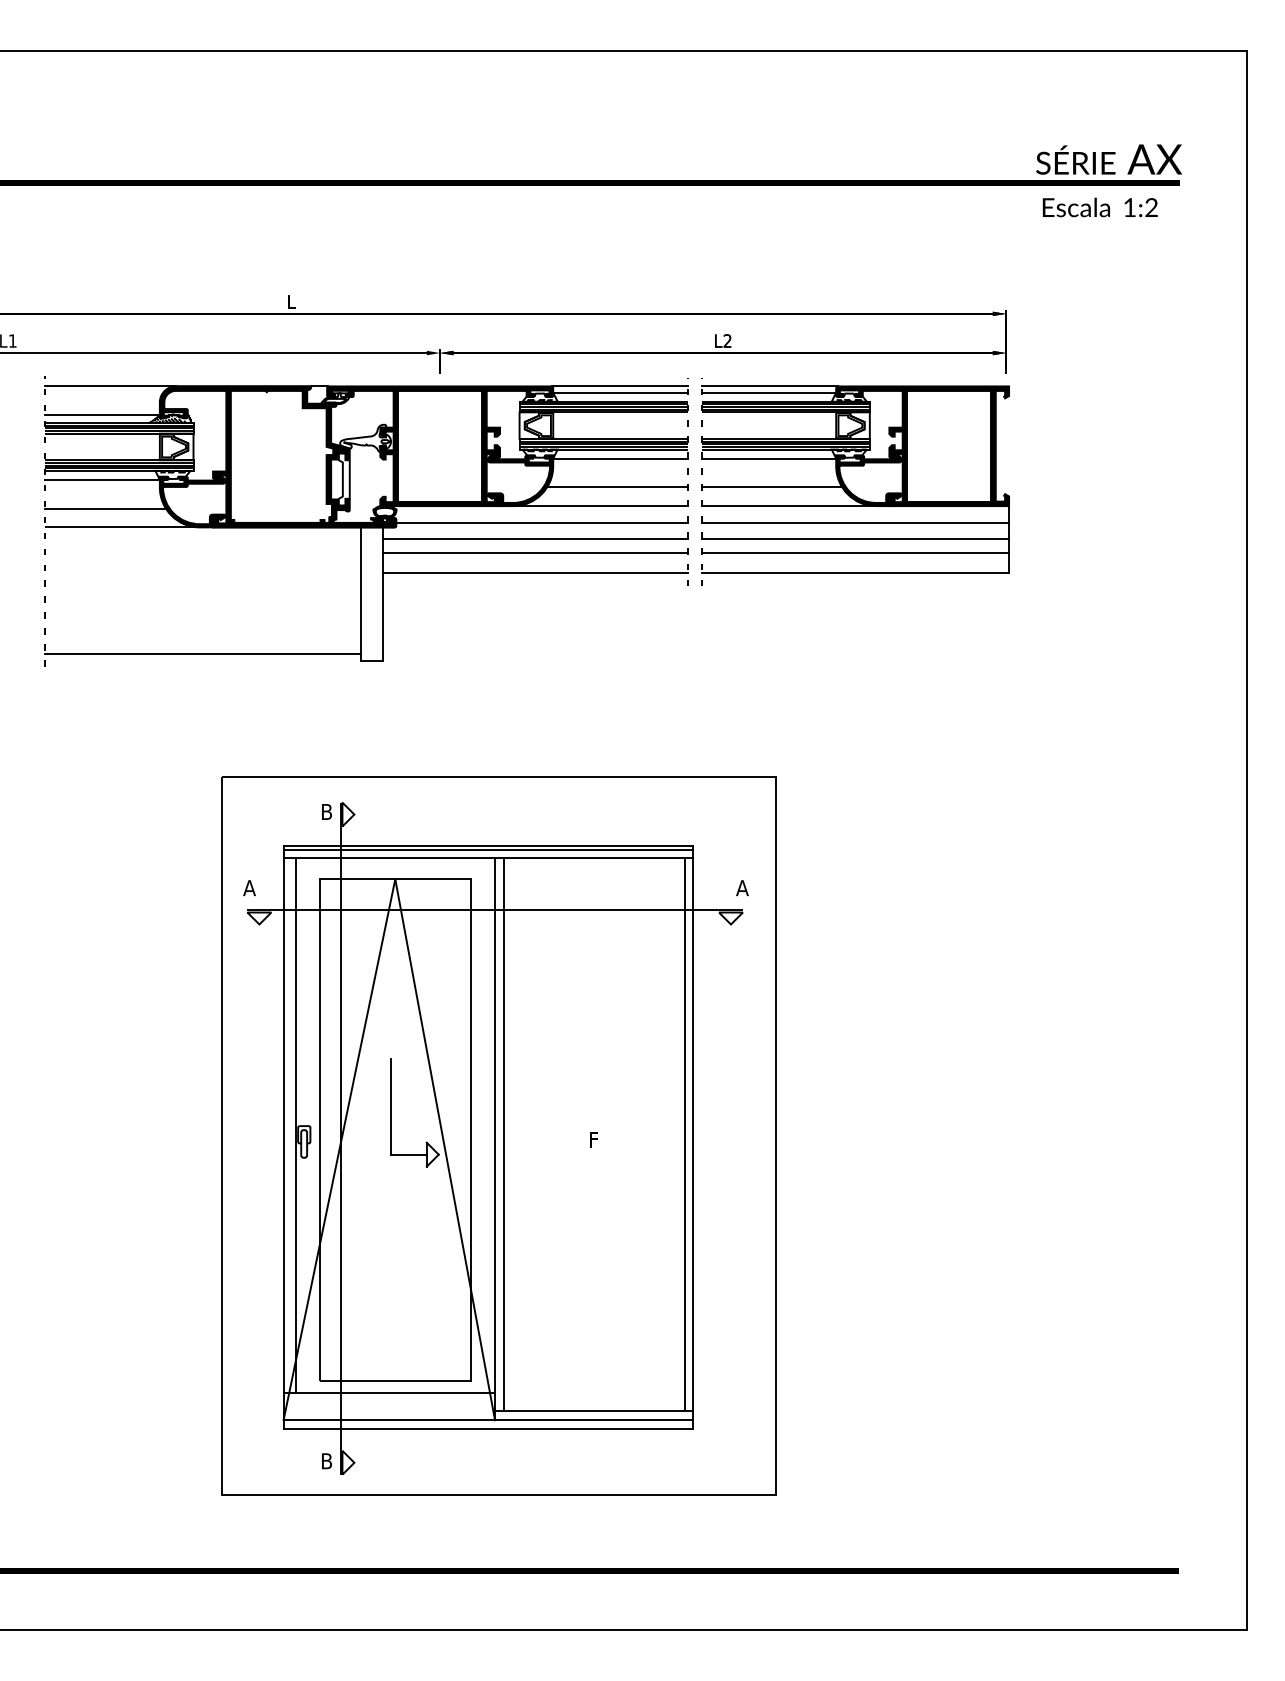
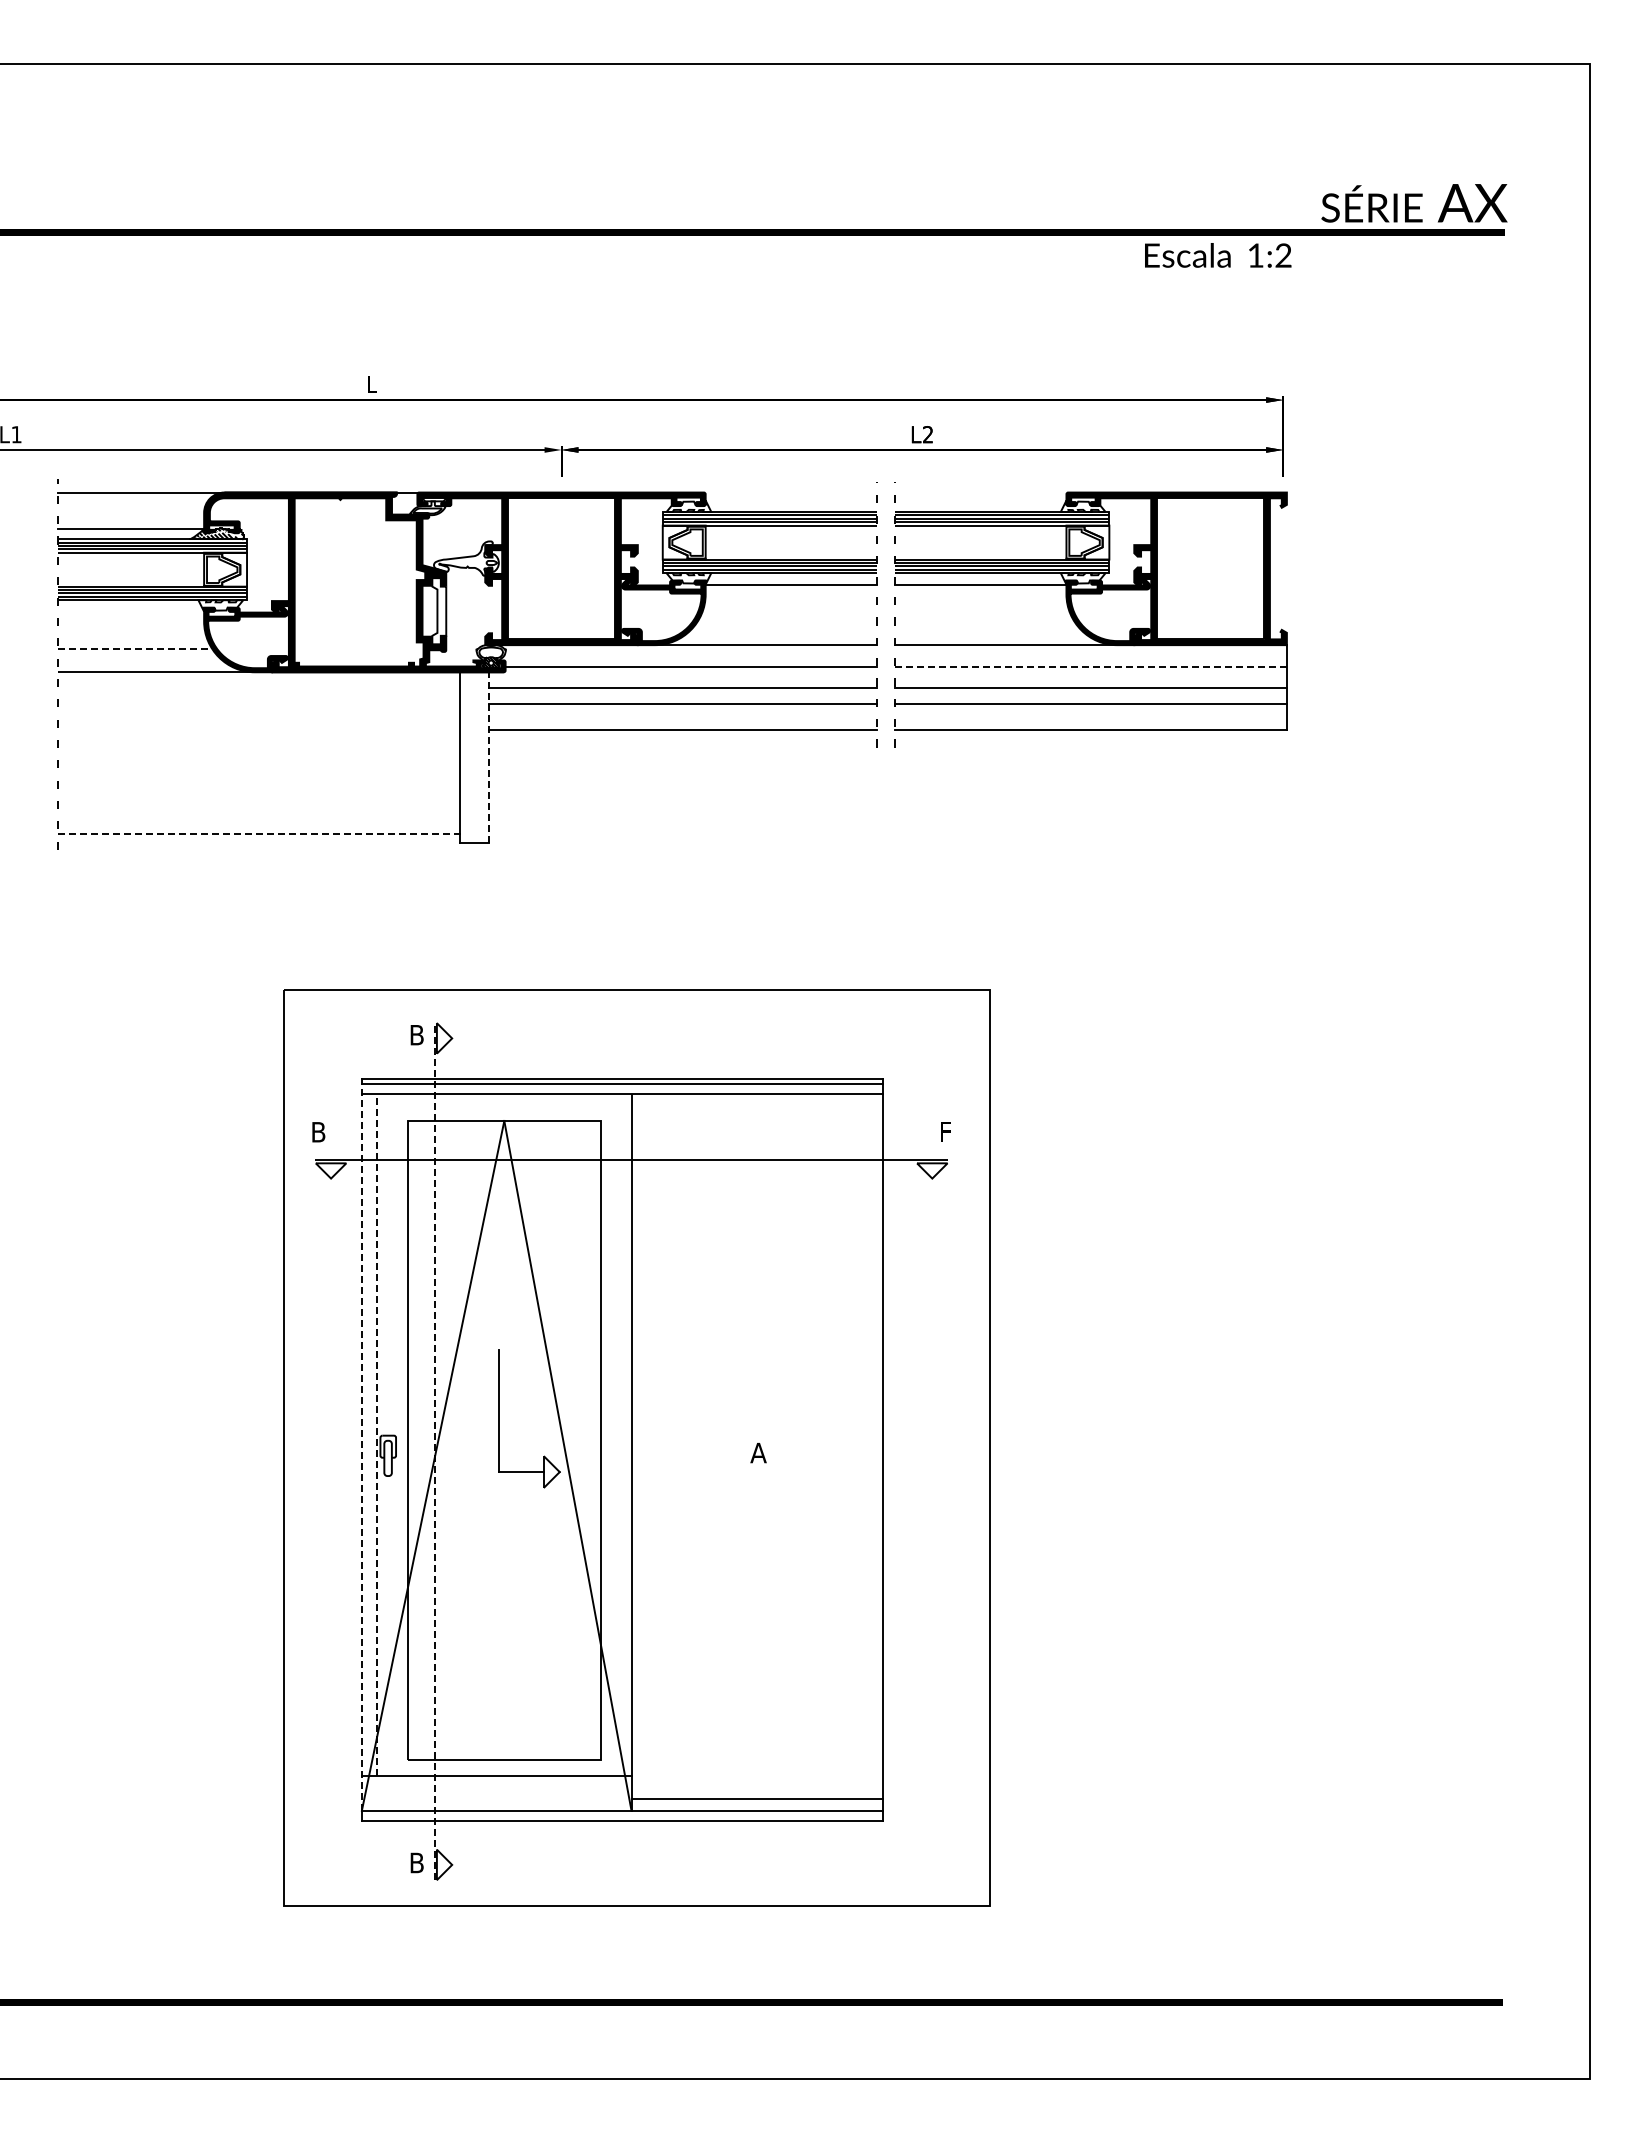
text: (1100, 207) -> (1218, 255), moved
line: (619, 386) -> (790, 492), removed
line: (769, 386) -> (981, 492), removed
line: (620, 392) -> (791, 500), removed
line: (768, 392) -> (980, 500), removed
line: (102, 479) -> (130, 611), removed
line: (617, 487) -> (787, 621), removed
line: (771, 487) -> (984, 621), removed
line: (106, 508) -> (135, 648), solid -> dashed
line: (855, 523) -> (1091, 667), solid -> dashed
line: (382, 594) -> (488, 757), solid -> dashed
line: (203, 653) -> (259, 833), solid -> dashed
text: (249, 888) -> (318, 1132), A -> B
text: (742, 888) -> (946, 1132), A -> F
line: (295, 1125) -> (377, 1434), solid -> dashed
line: (283, 1134) -> (361, 1446), solid -> dashed
line: (504, 1134) -> (643, 1446), removed
line: (684, 1134) -> (873, 1446), removed
line: (341, 1138) -> (435, 1451), solid -> dashed
text: (594, 1139) -> (758, 1452), F -> A

